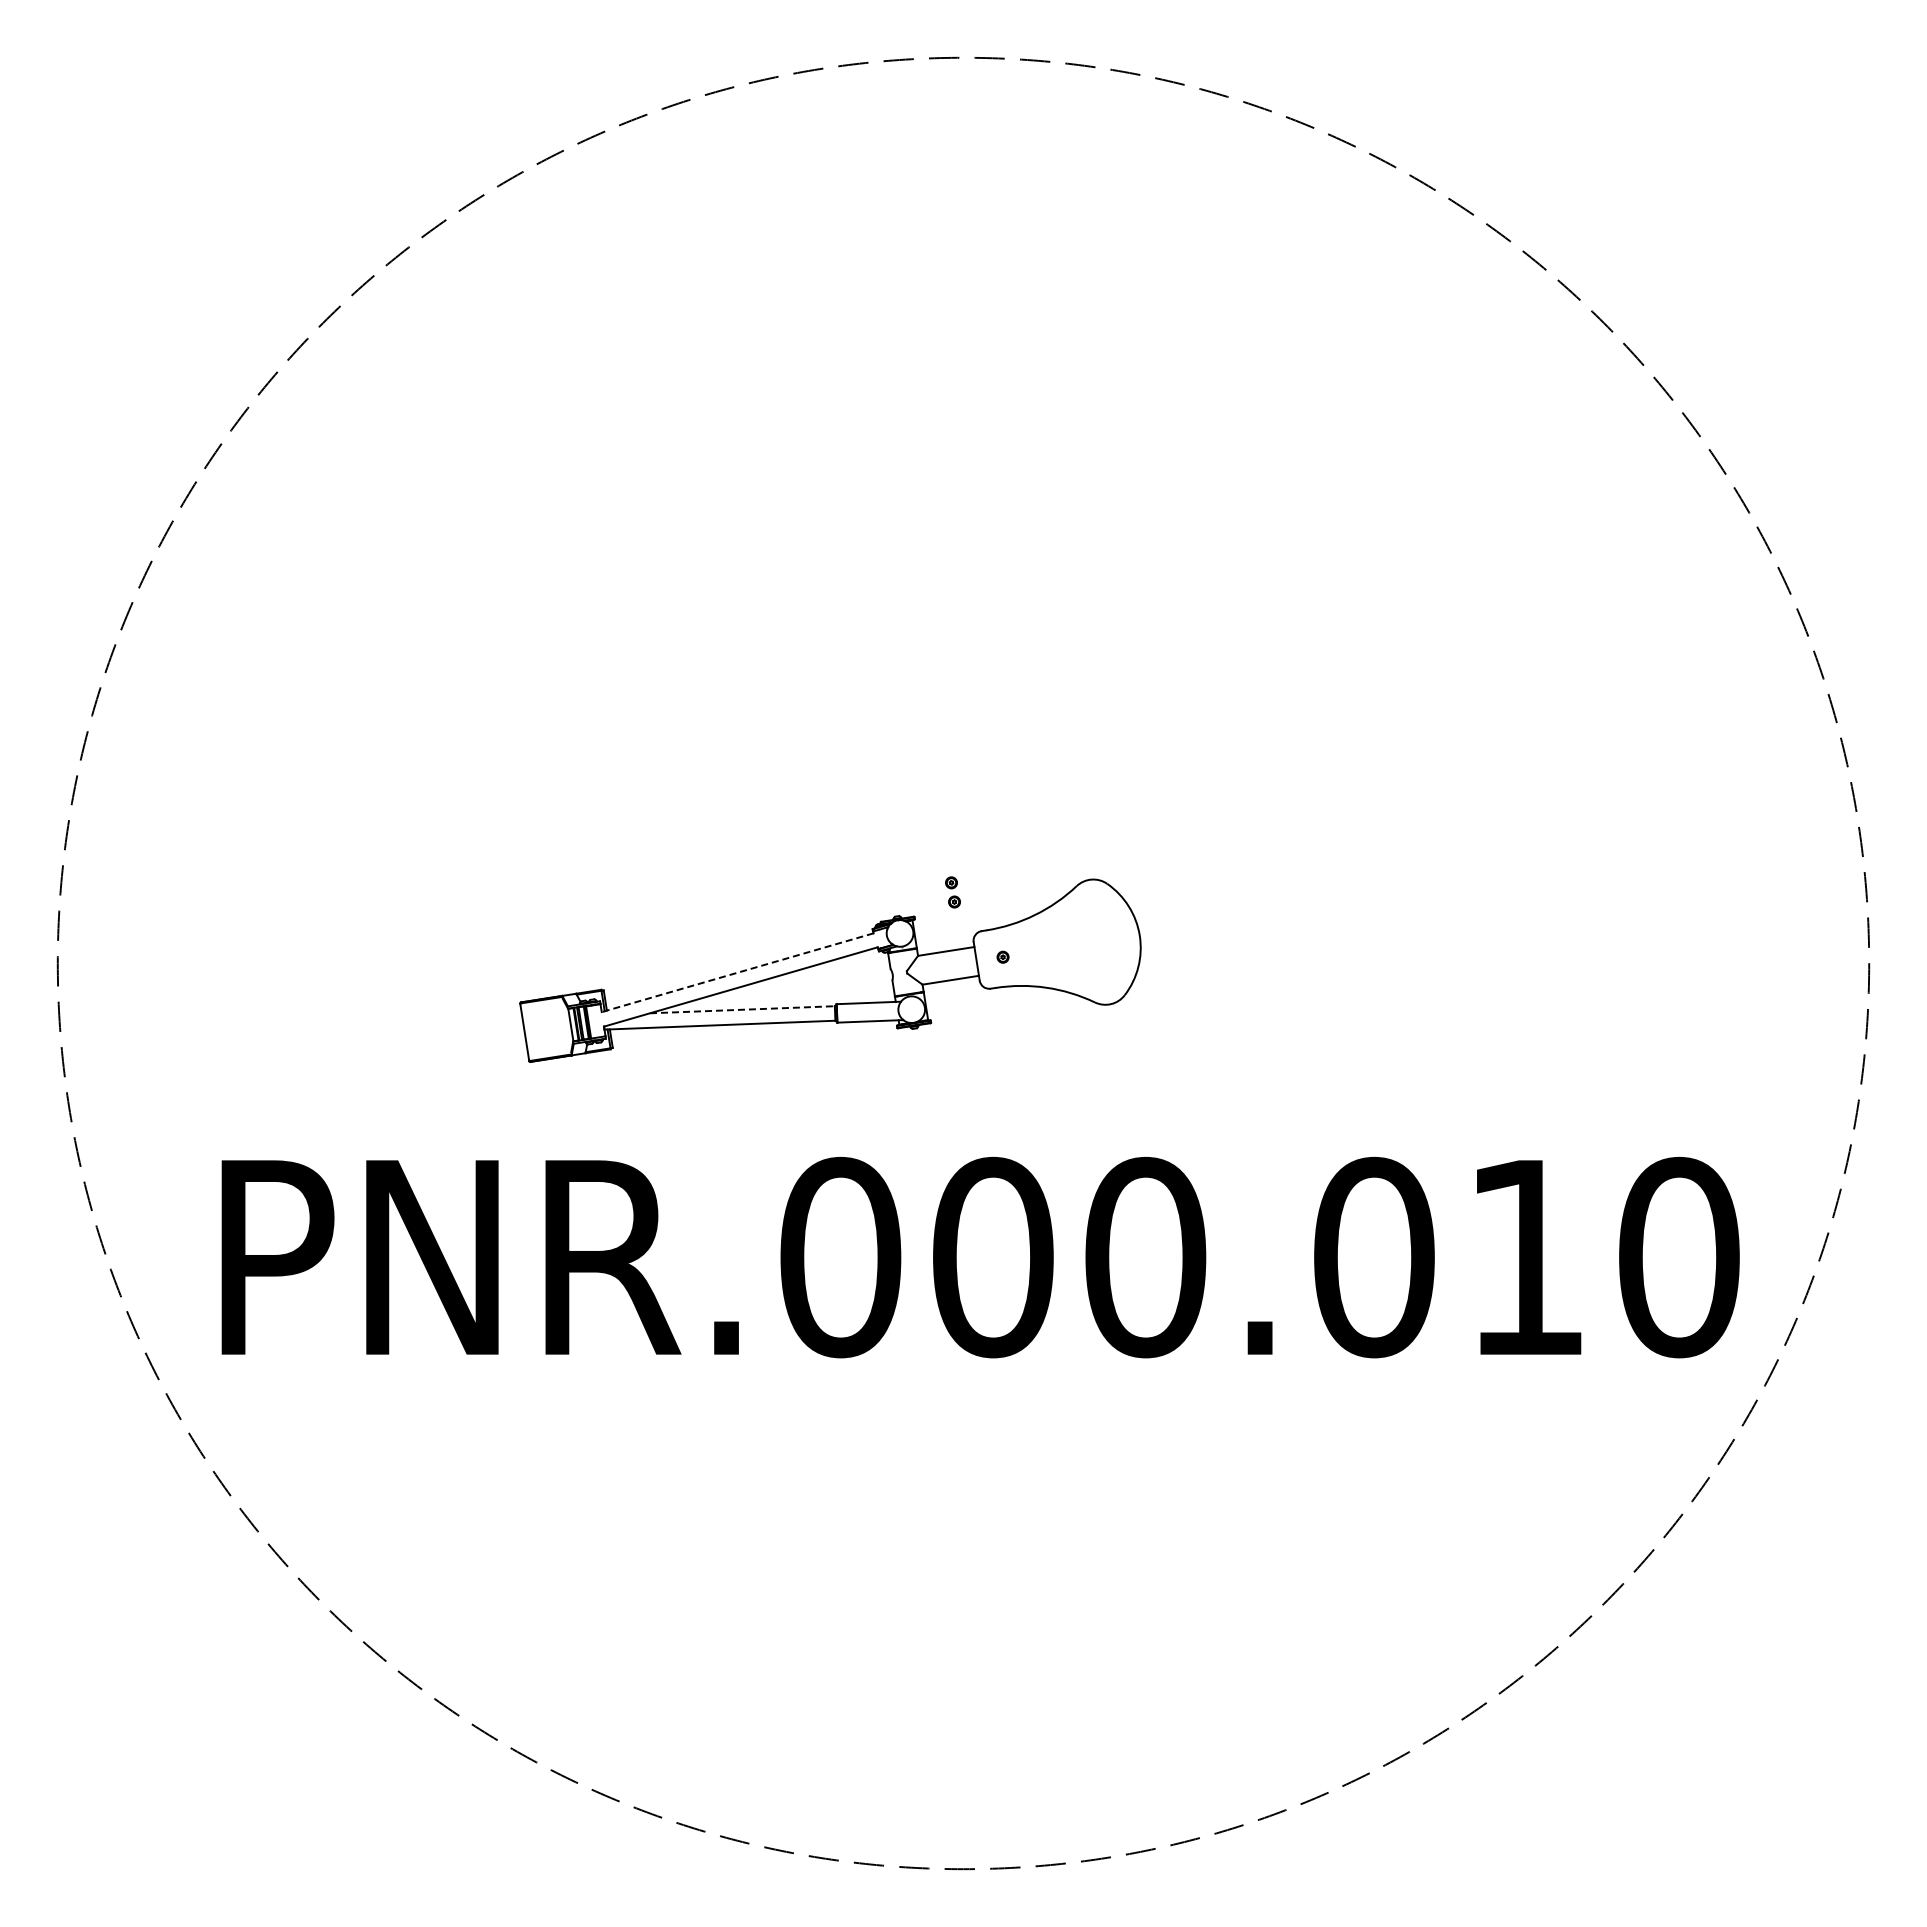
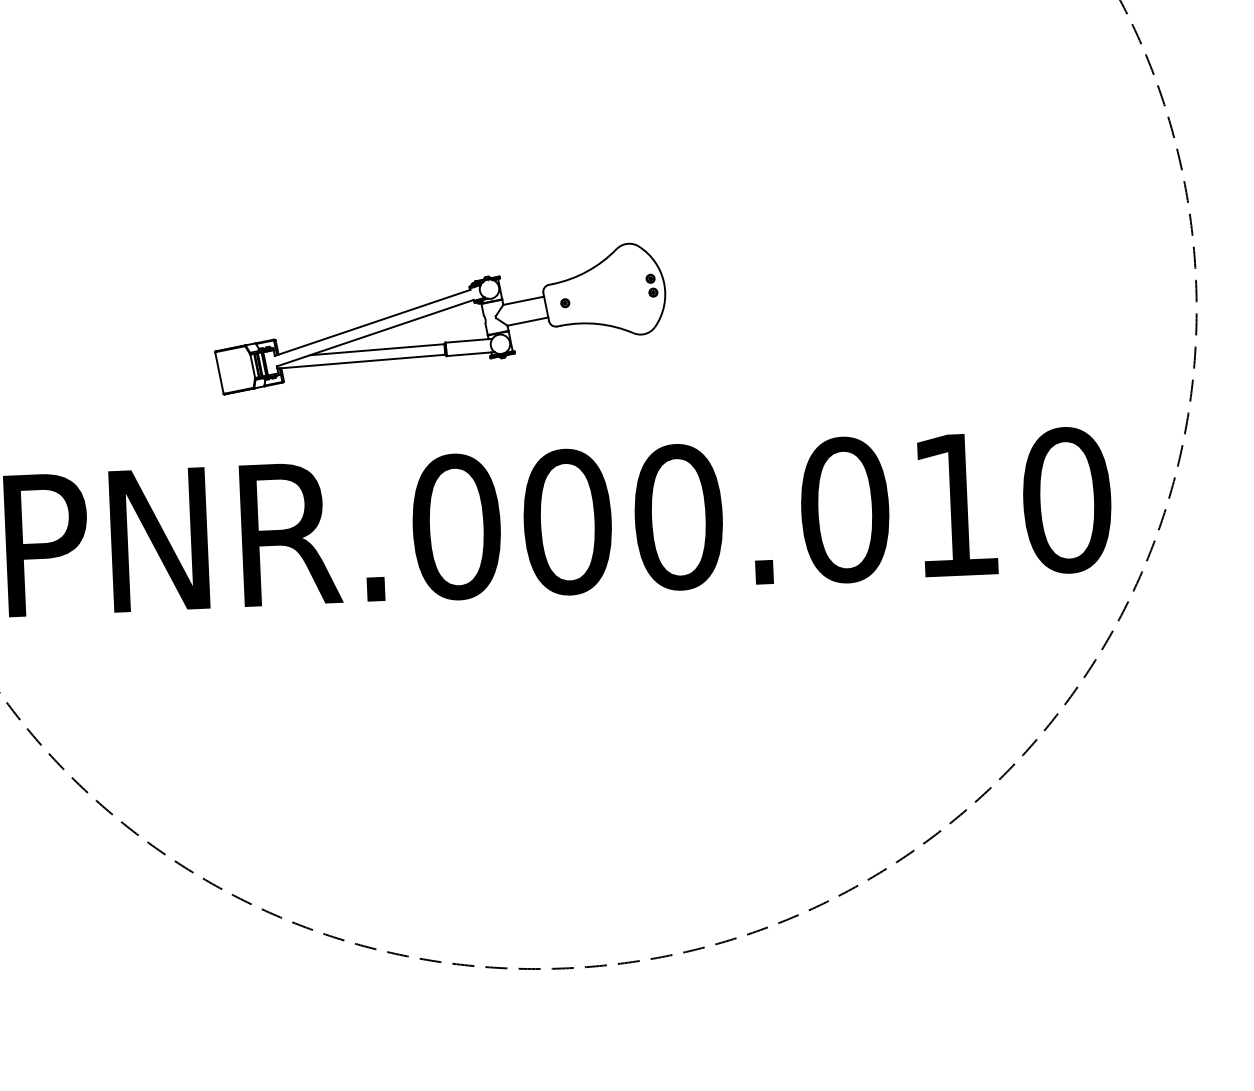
part: (952, 892) -> (651, 285), moved
line: (737, 972) -> (372, 322), dashed -> solid
line: (742, 1009) -> (377, 349), dashed -> solid

